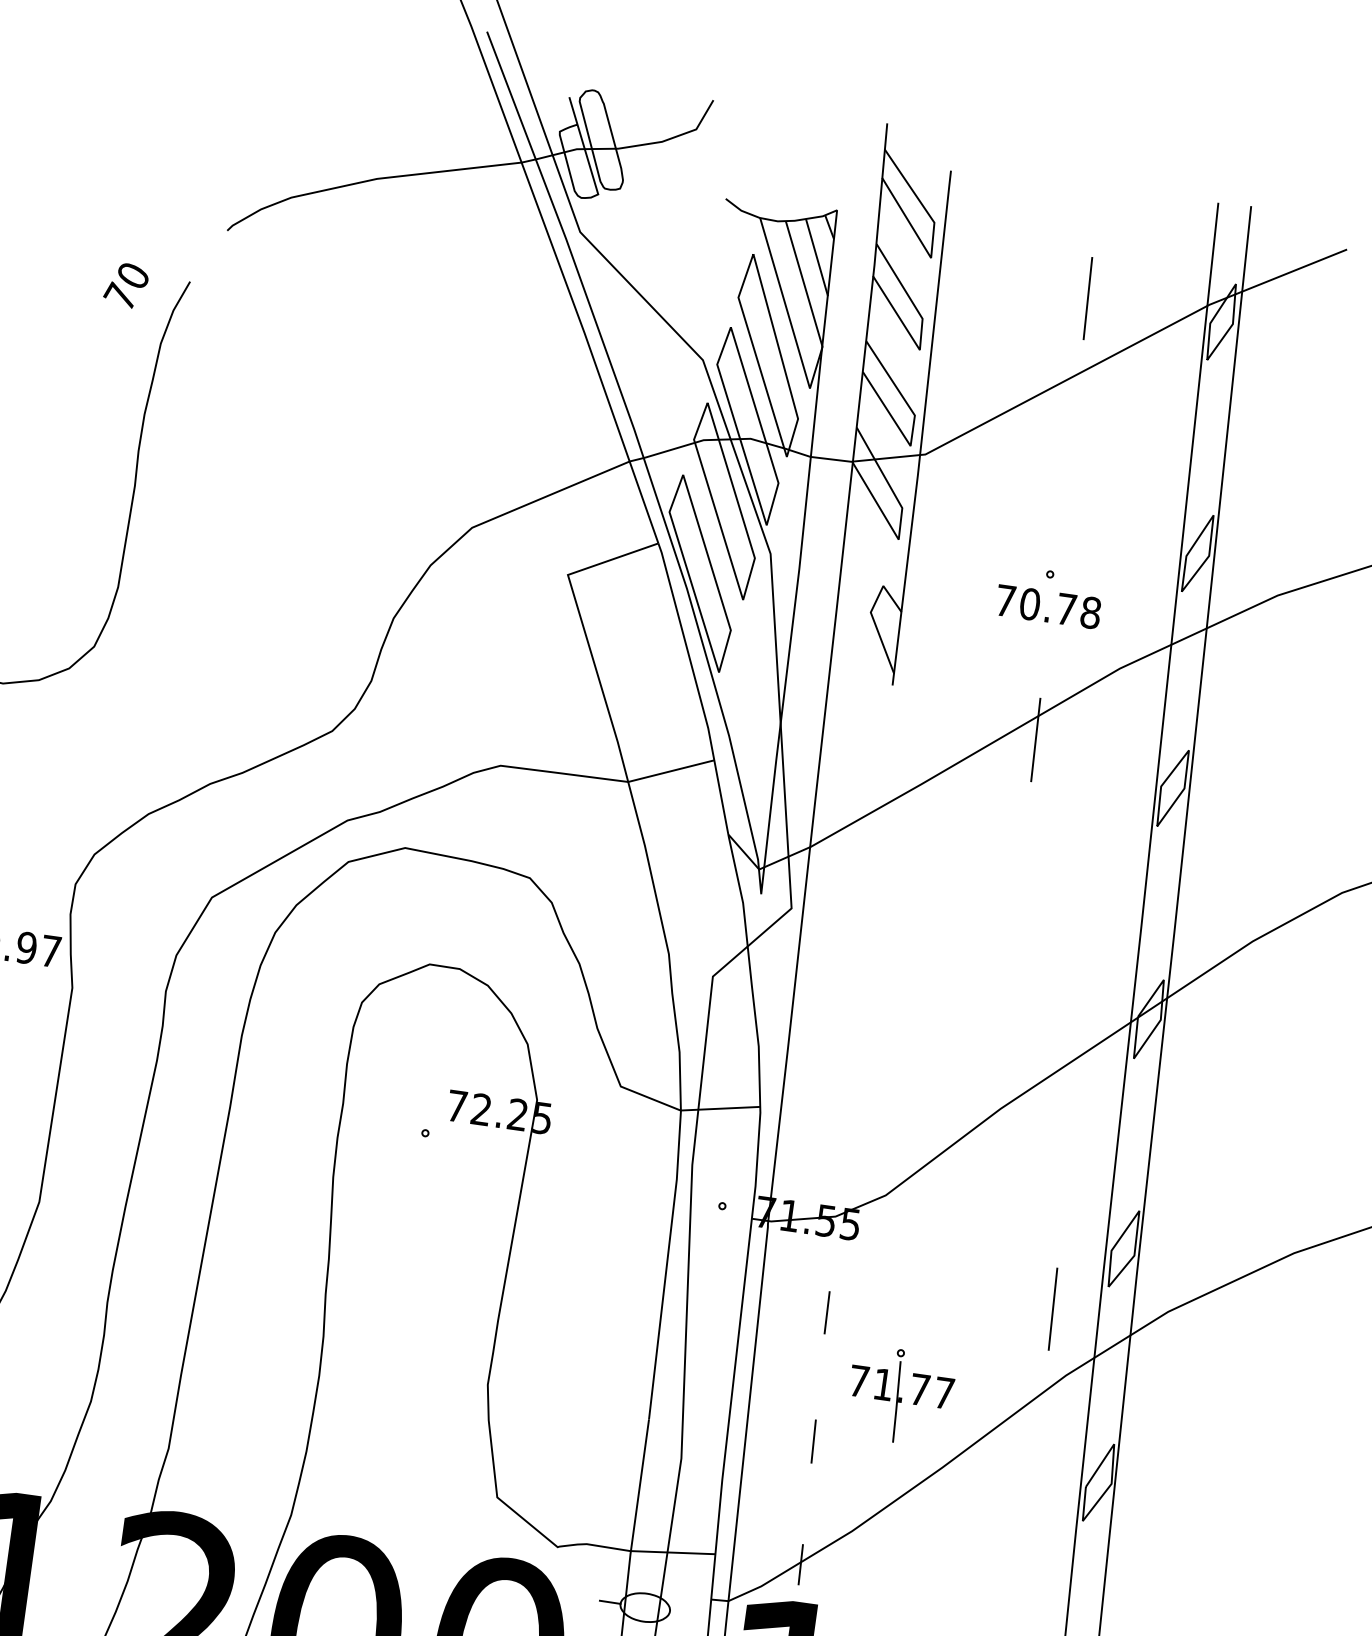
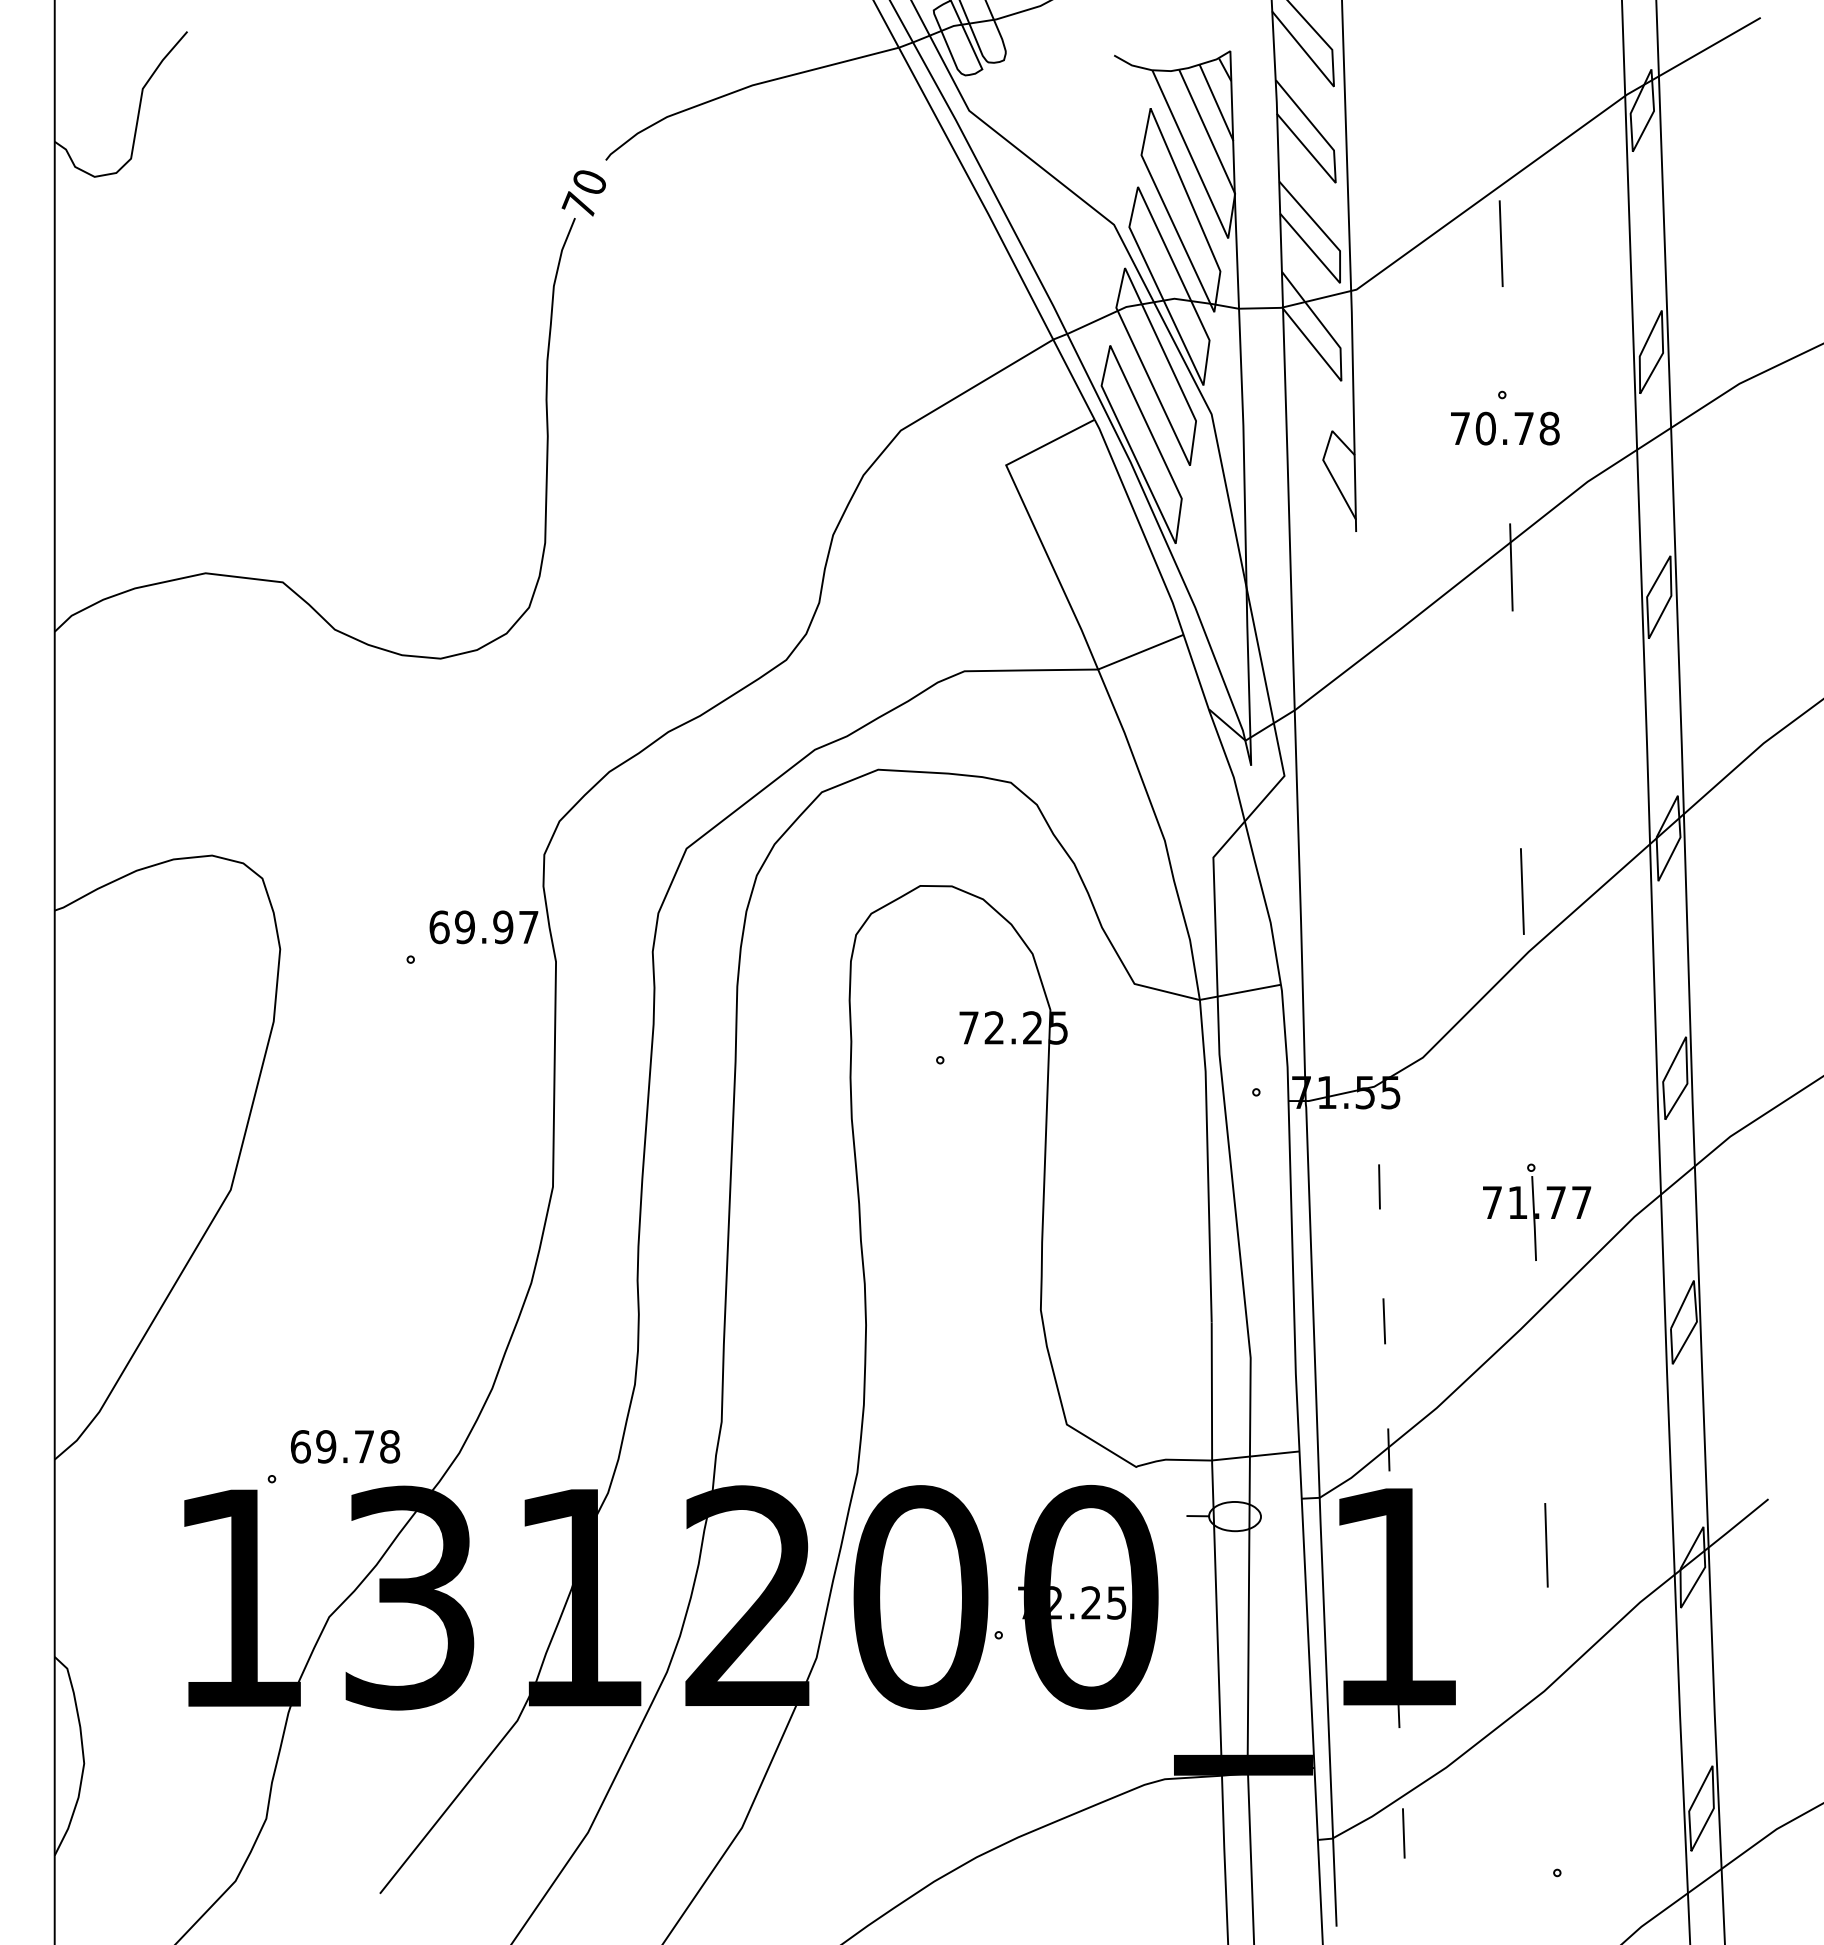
text: (125, 285) -> (583, 193), moved
line: (1087, 298) -> (1500, 243), moved
line: (1053, 1309) -> (1522, 891), moved
part: (900, 1395) -> (1537, 1211), moved

